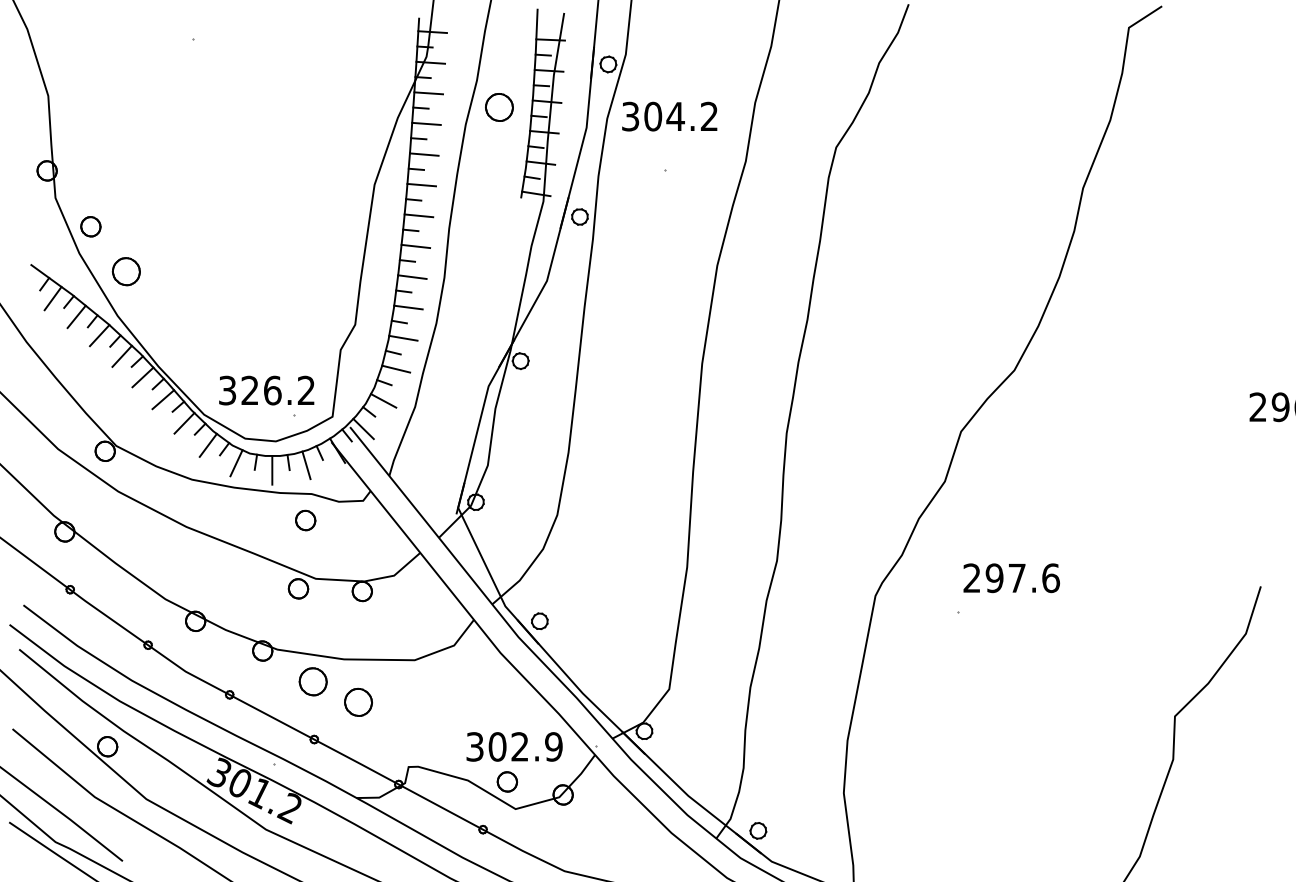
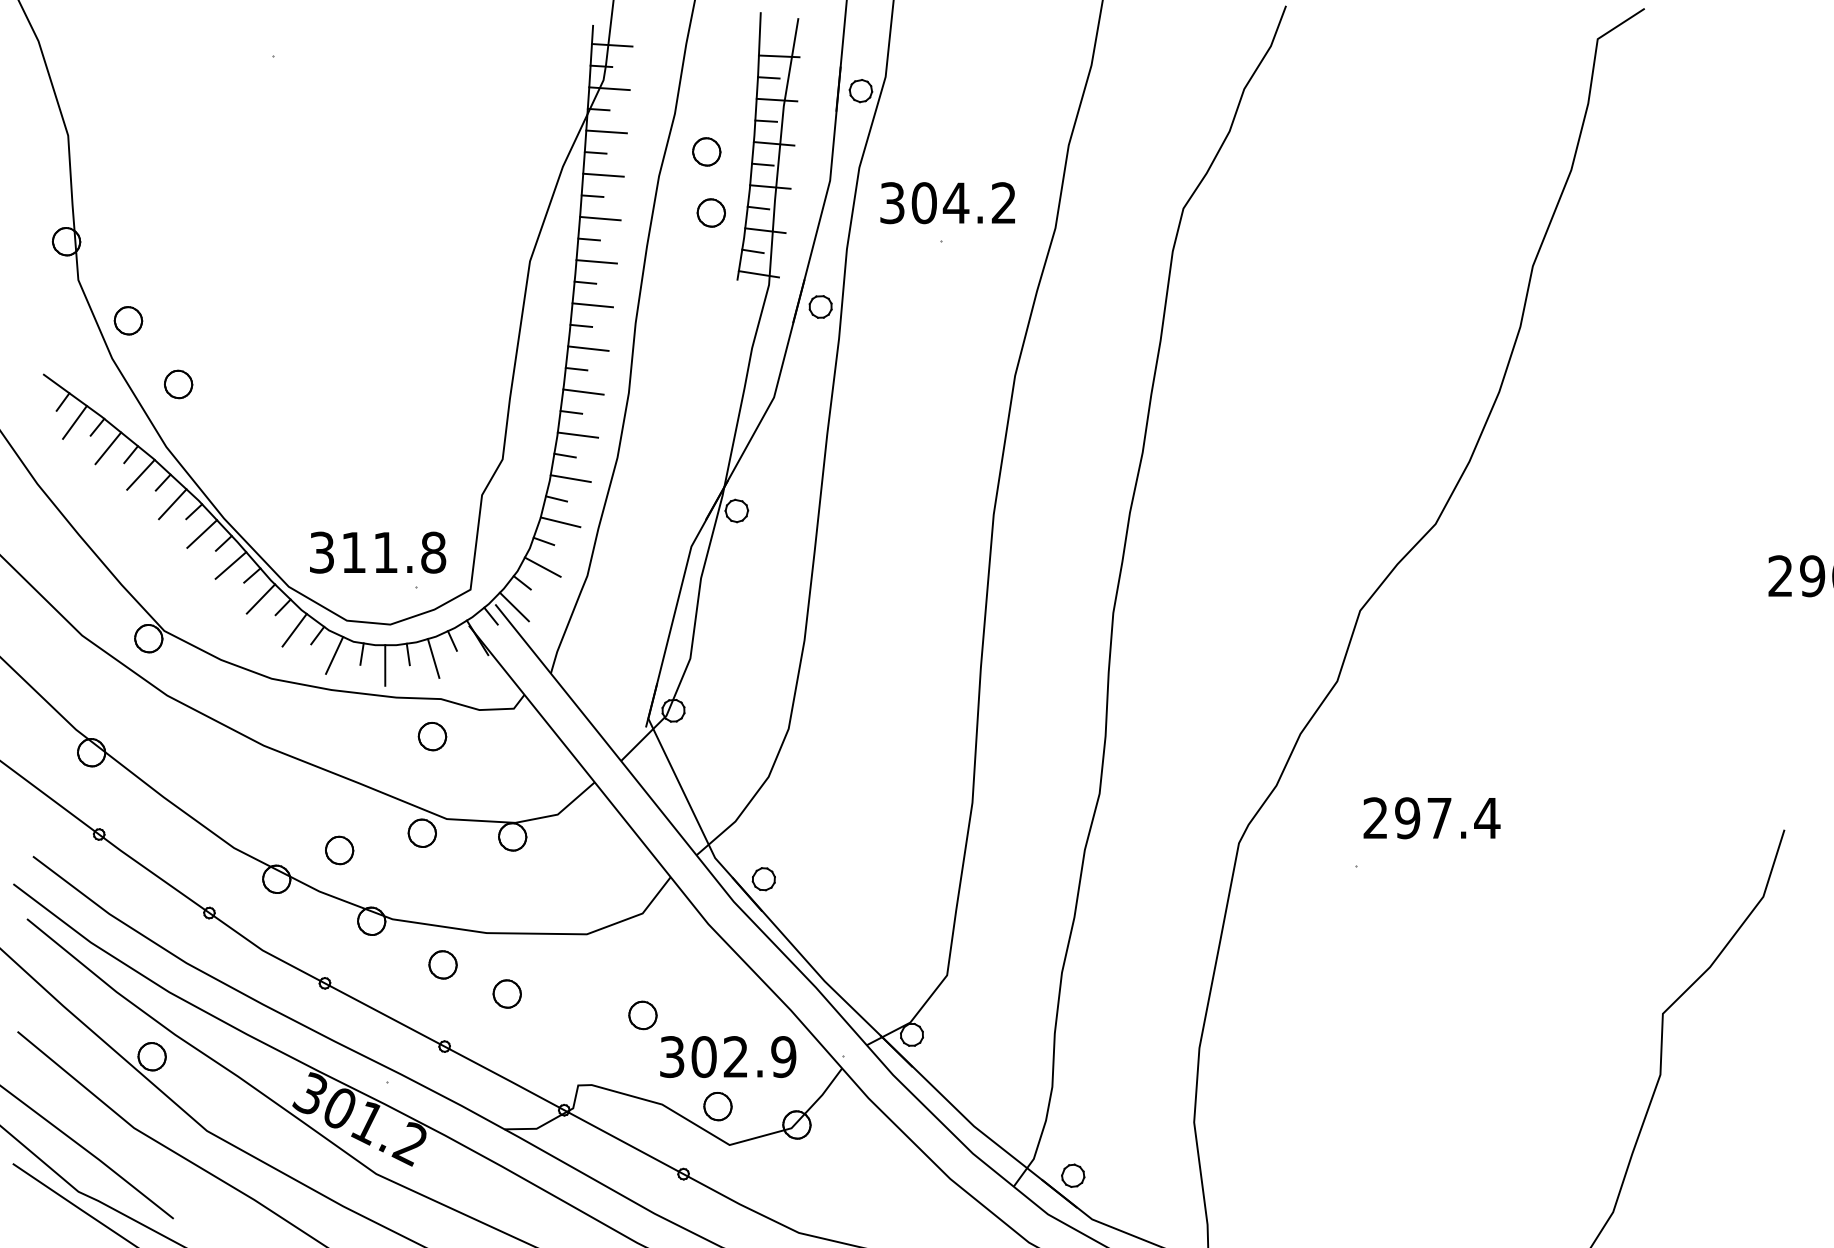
part: (499, 107) -> (706, 151), size x0.71
text: (669, 116) -> (947, 202), moved
part: (502, 150) -> (711, 212), added
part: (125, 271) -> (177, 384), size x0.71
text: (278, 390) -> (394, 552), 326.2 -> 311.8
text: (1050, 578) -> (1486, 818), 297.6 -> 297.4
part: (239, 600) -> (338, 849), added
part: (312, 681) -> (442, 964), size x0.71
part: (358, 702) -> (507, 994), size x0.71
part: (453, 717) -> (641, 1015), added

